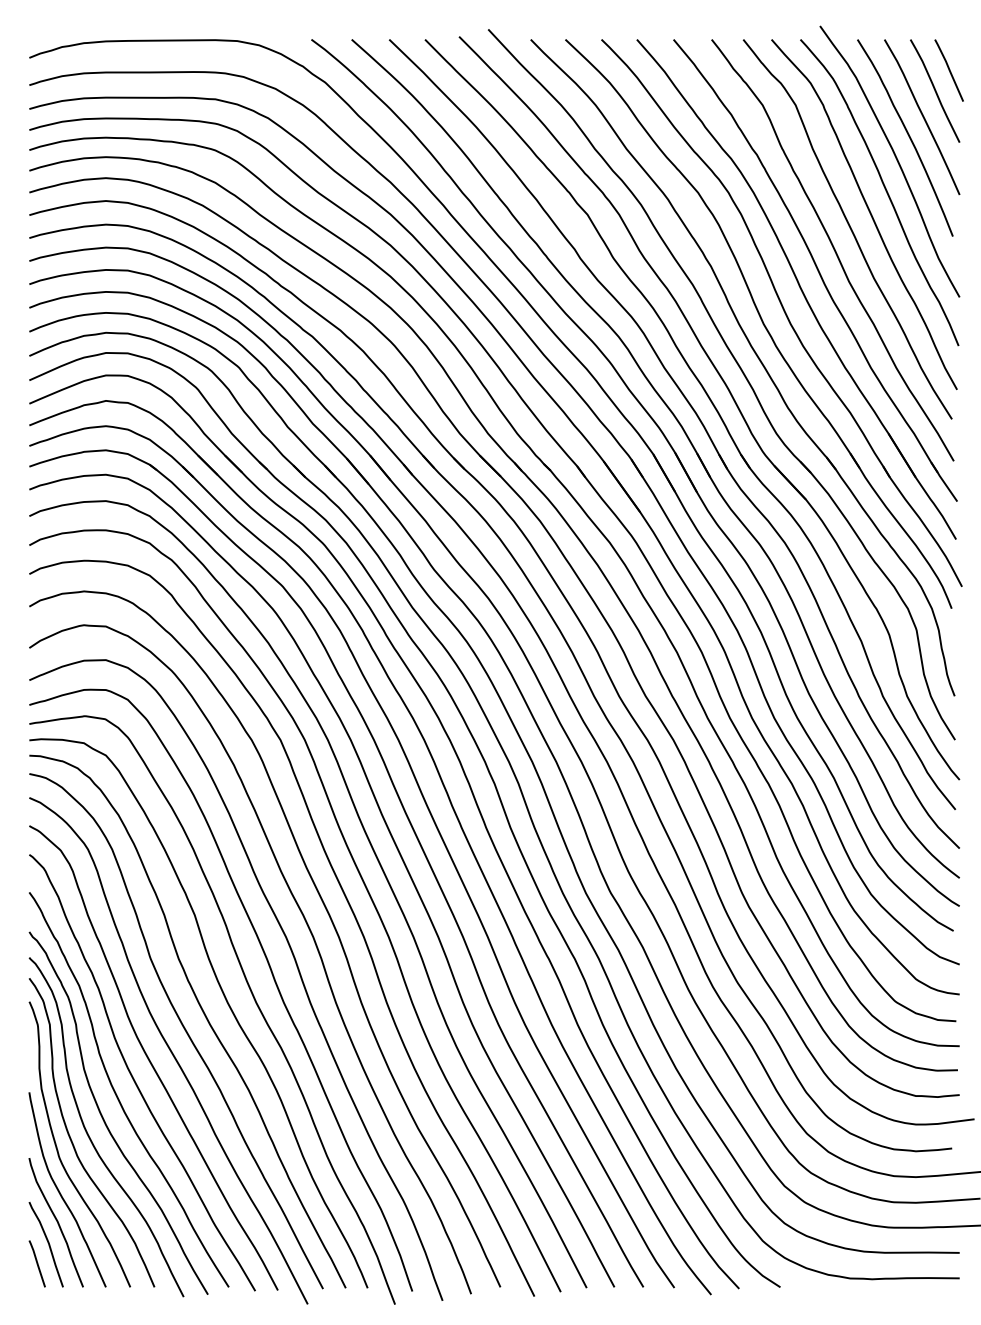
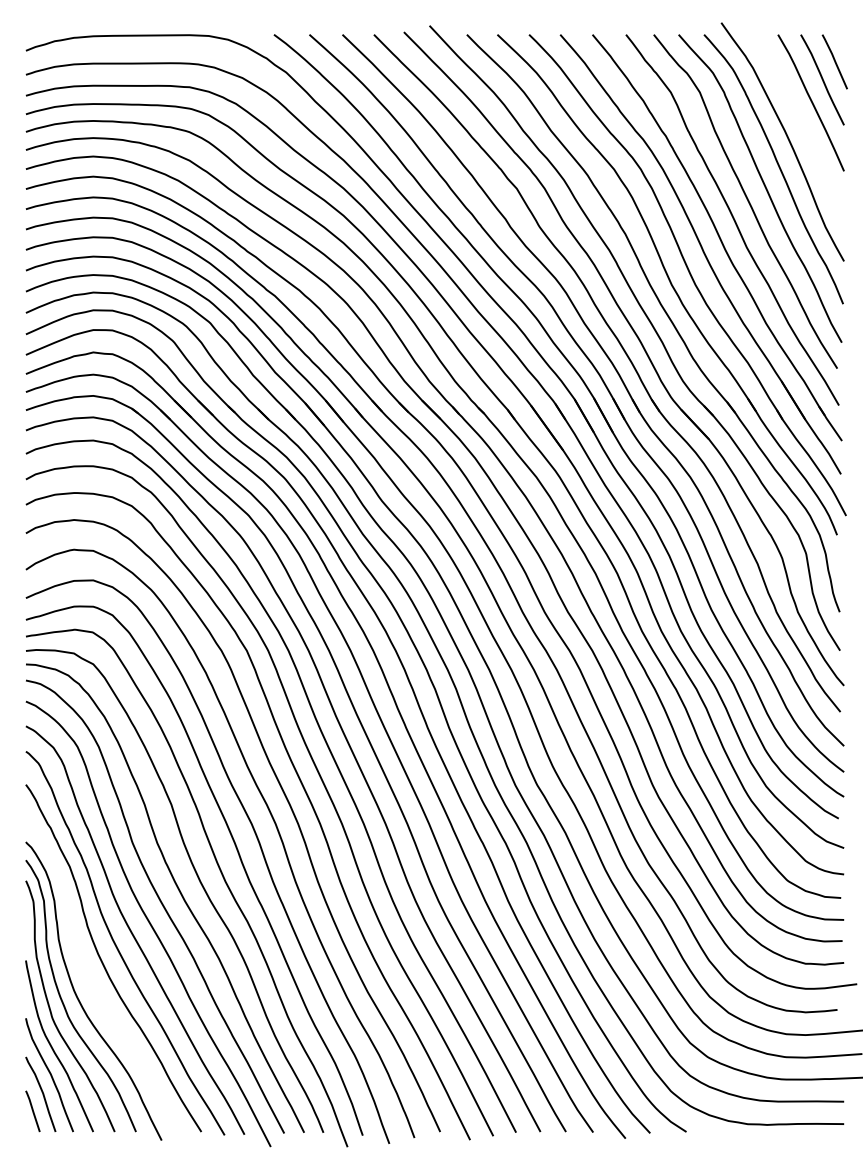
curve: (907, 136) -> (798, 119), removed
curve: (105, 1119) -> (92, 984), removed

